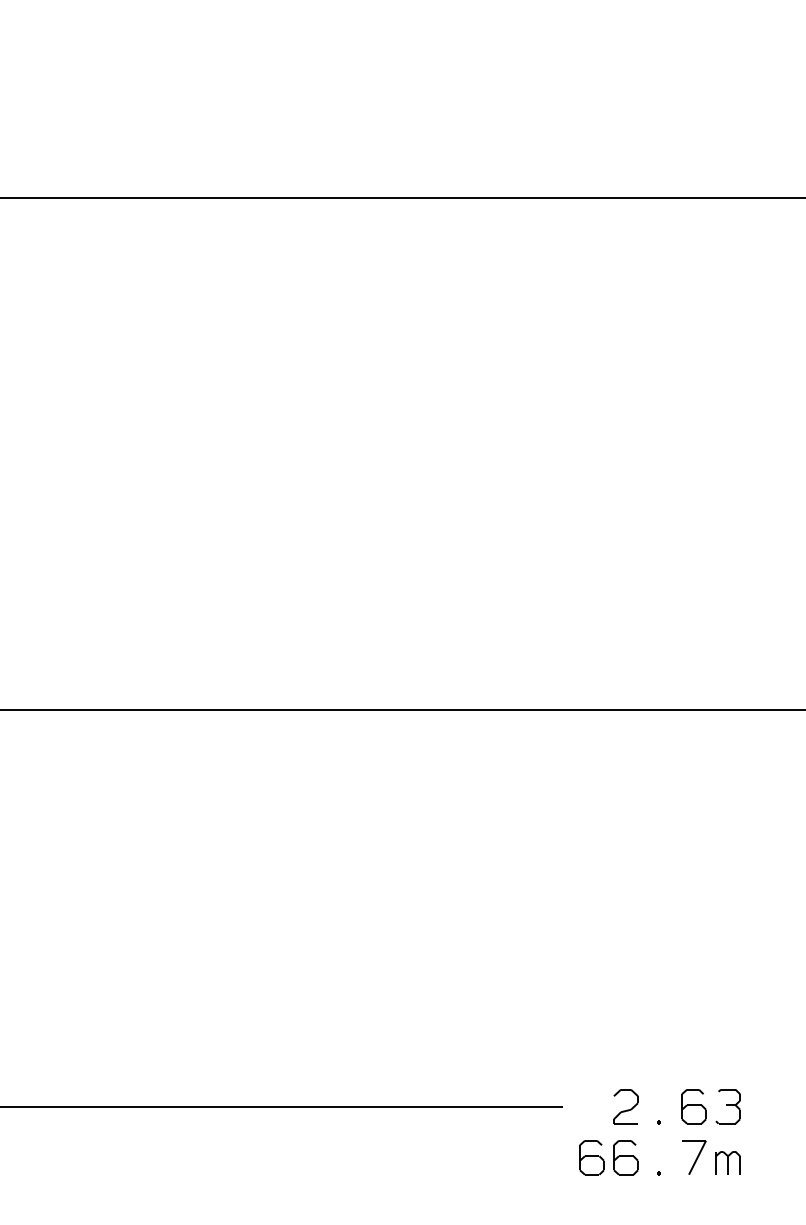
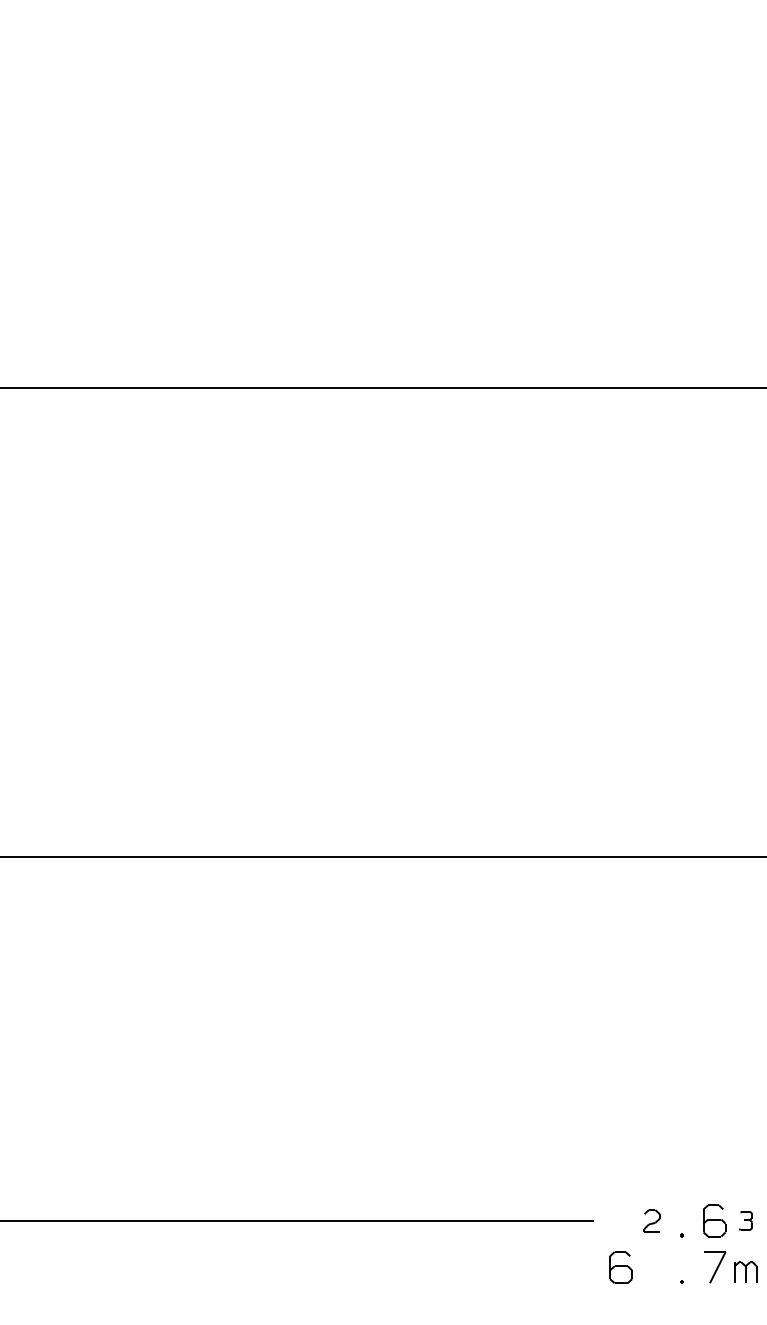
part: (625, 1106) -> (651, 1220), size x0.7
part: (727, 1106) -> (745, 1220), size x0.6
part: (625, 1157) -> (651, 1267), removed

